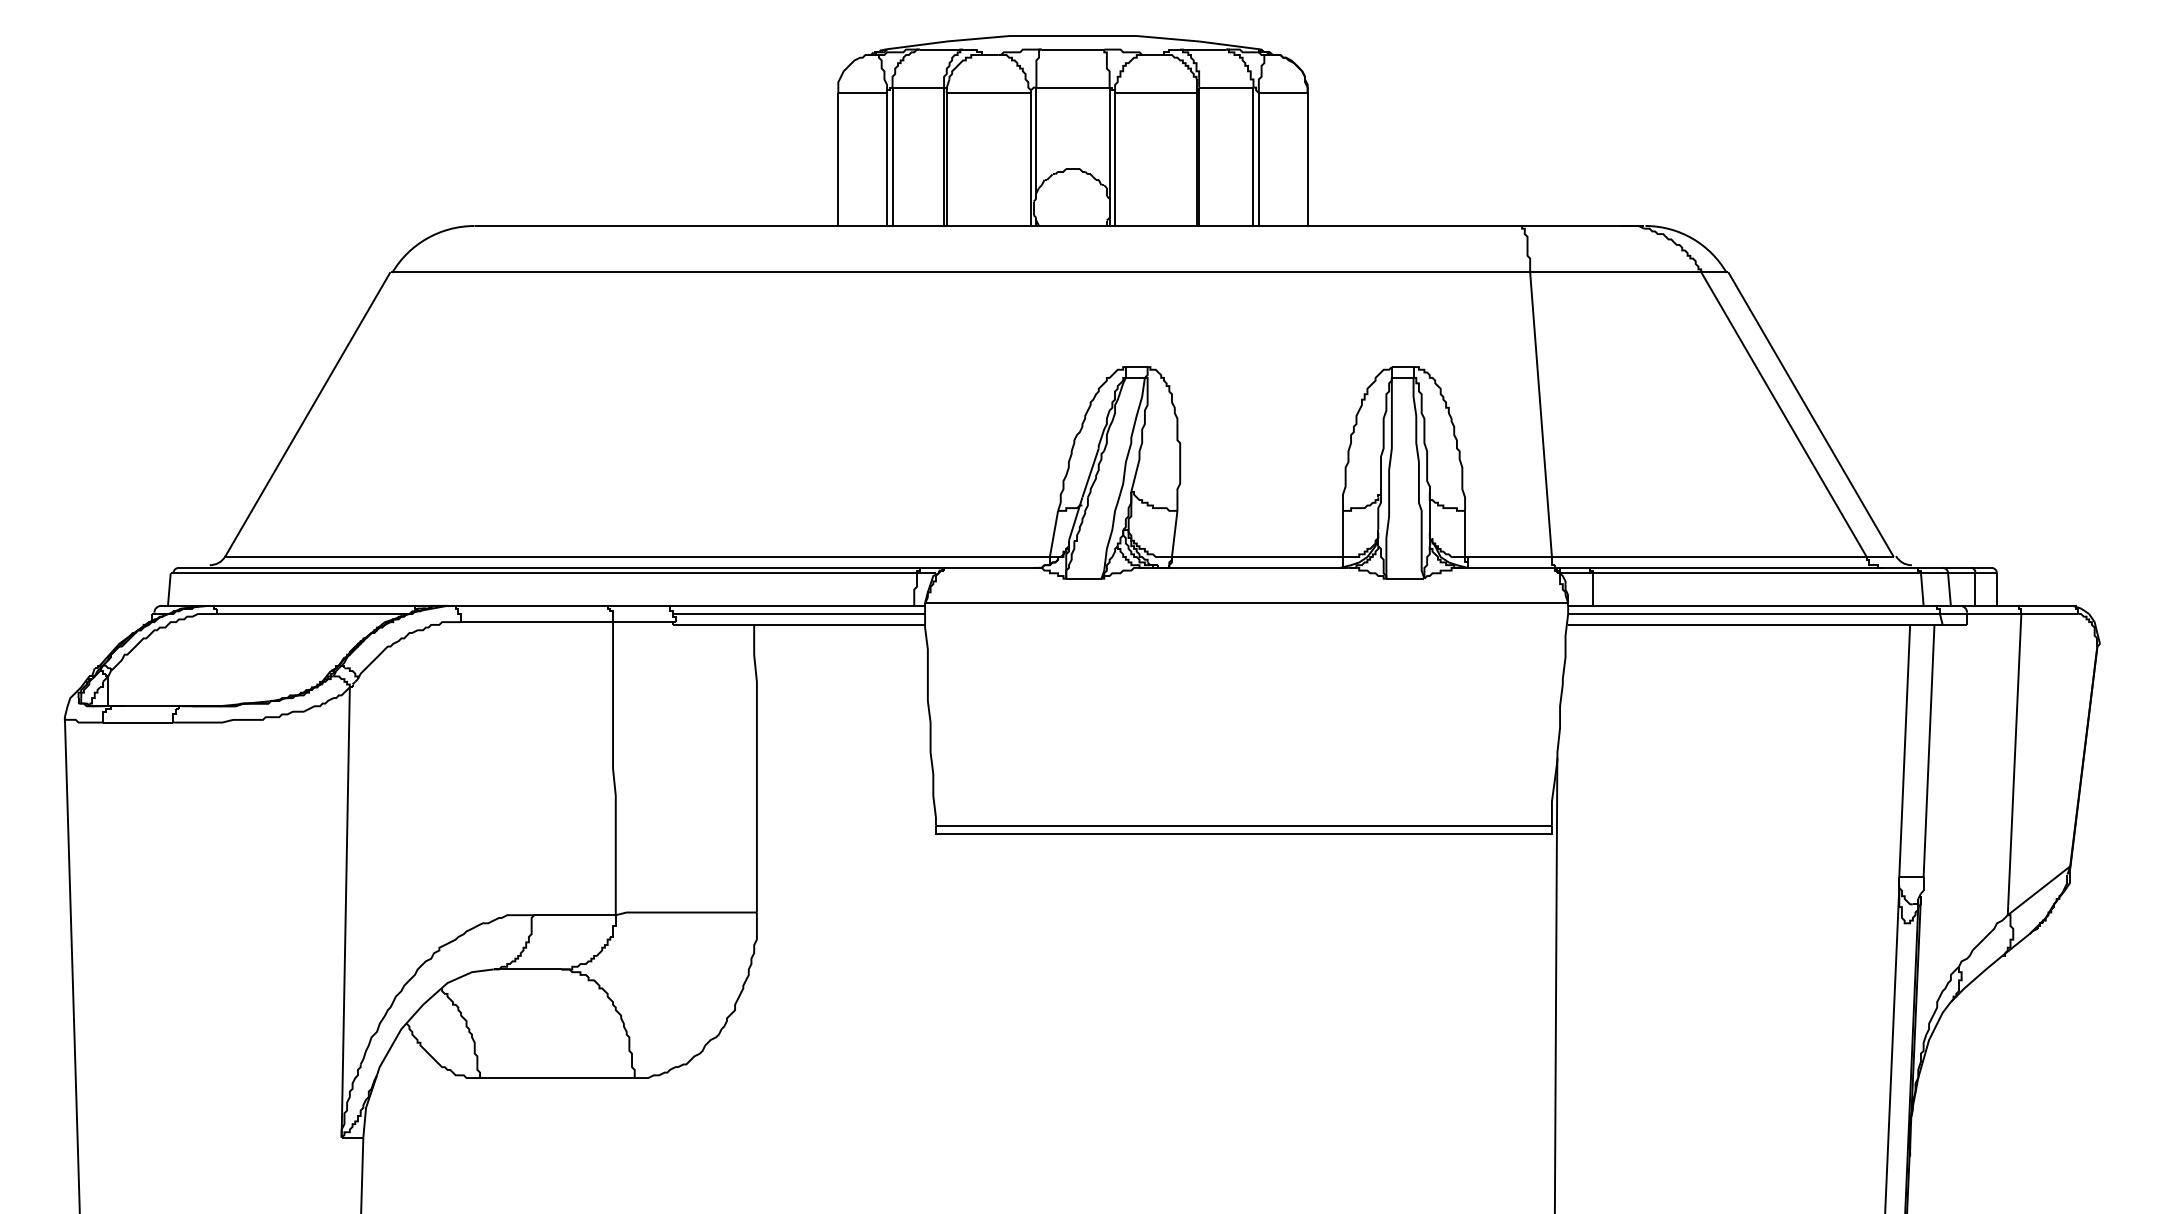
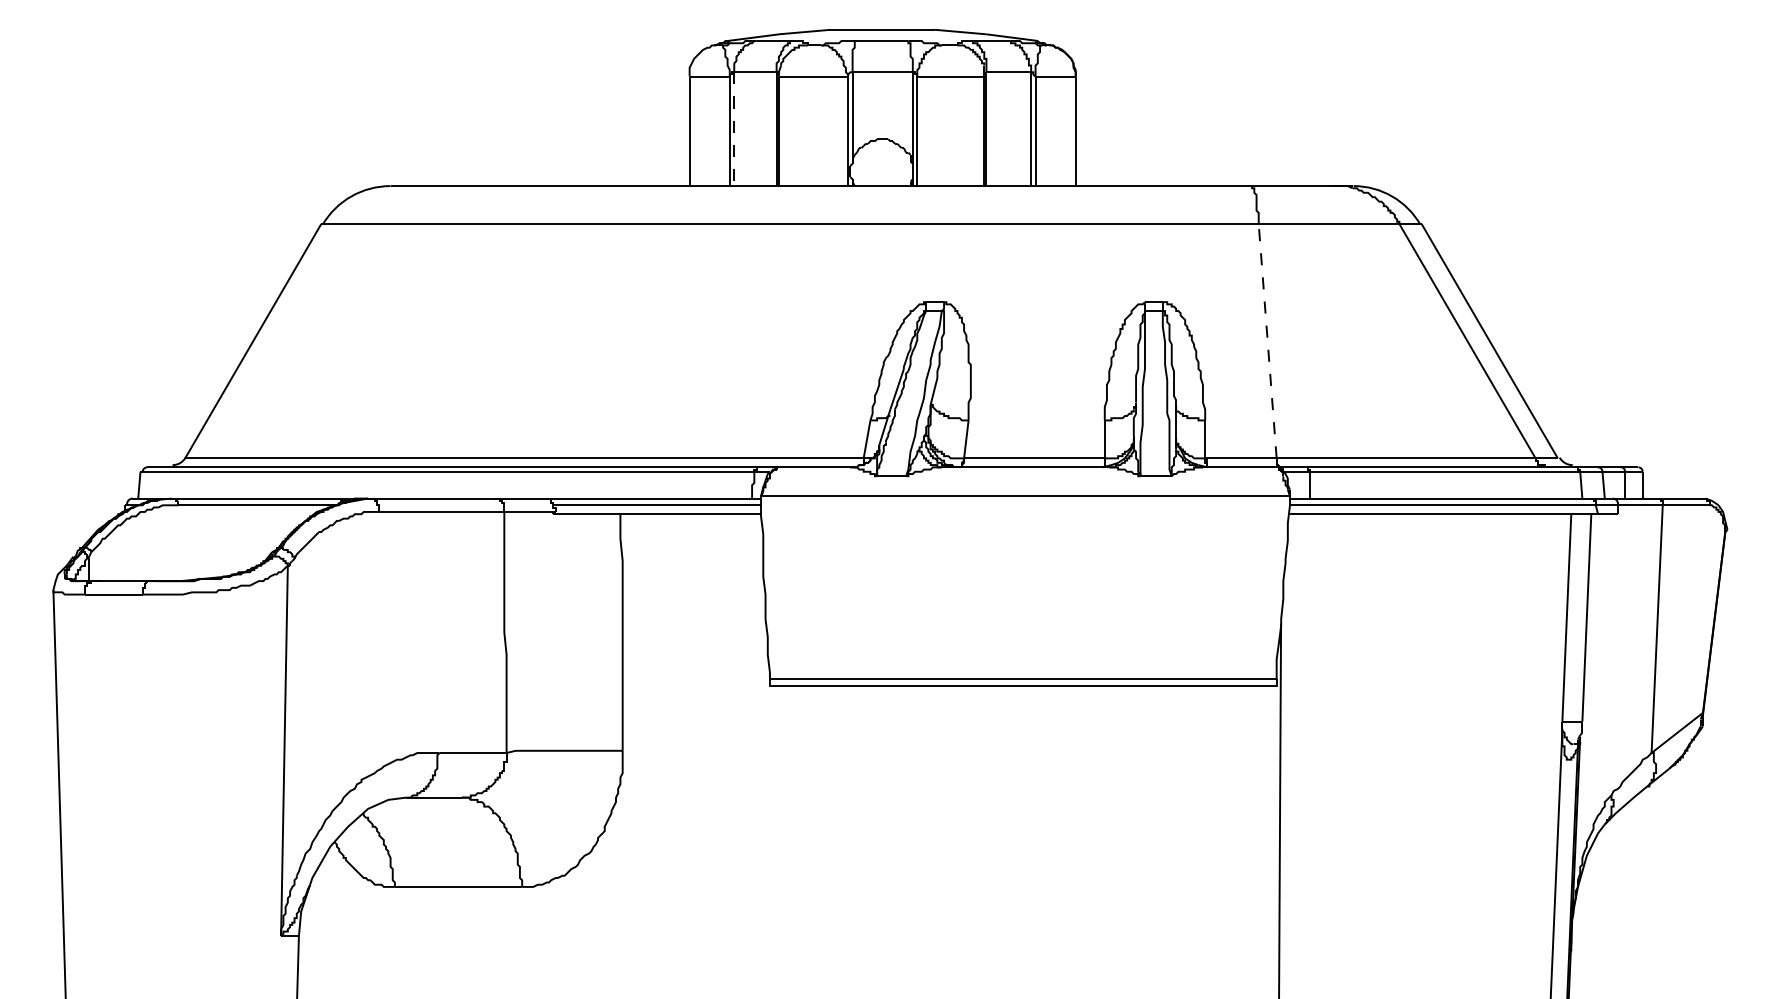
line: (892, 157) -> (734, 129), solid -> dashed
line: (1540, 414) -> (1267, 341), solid -> dashed

